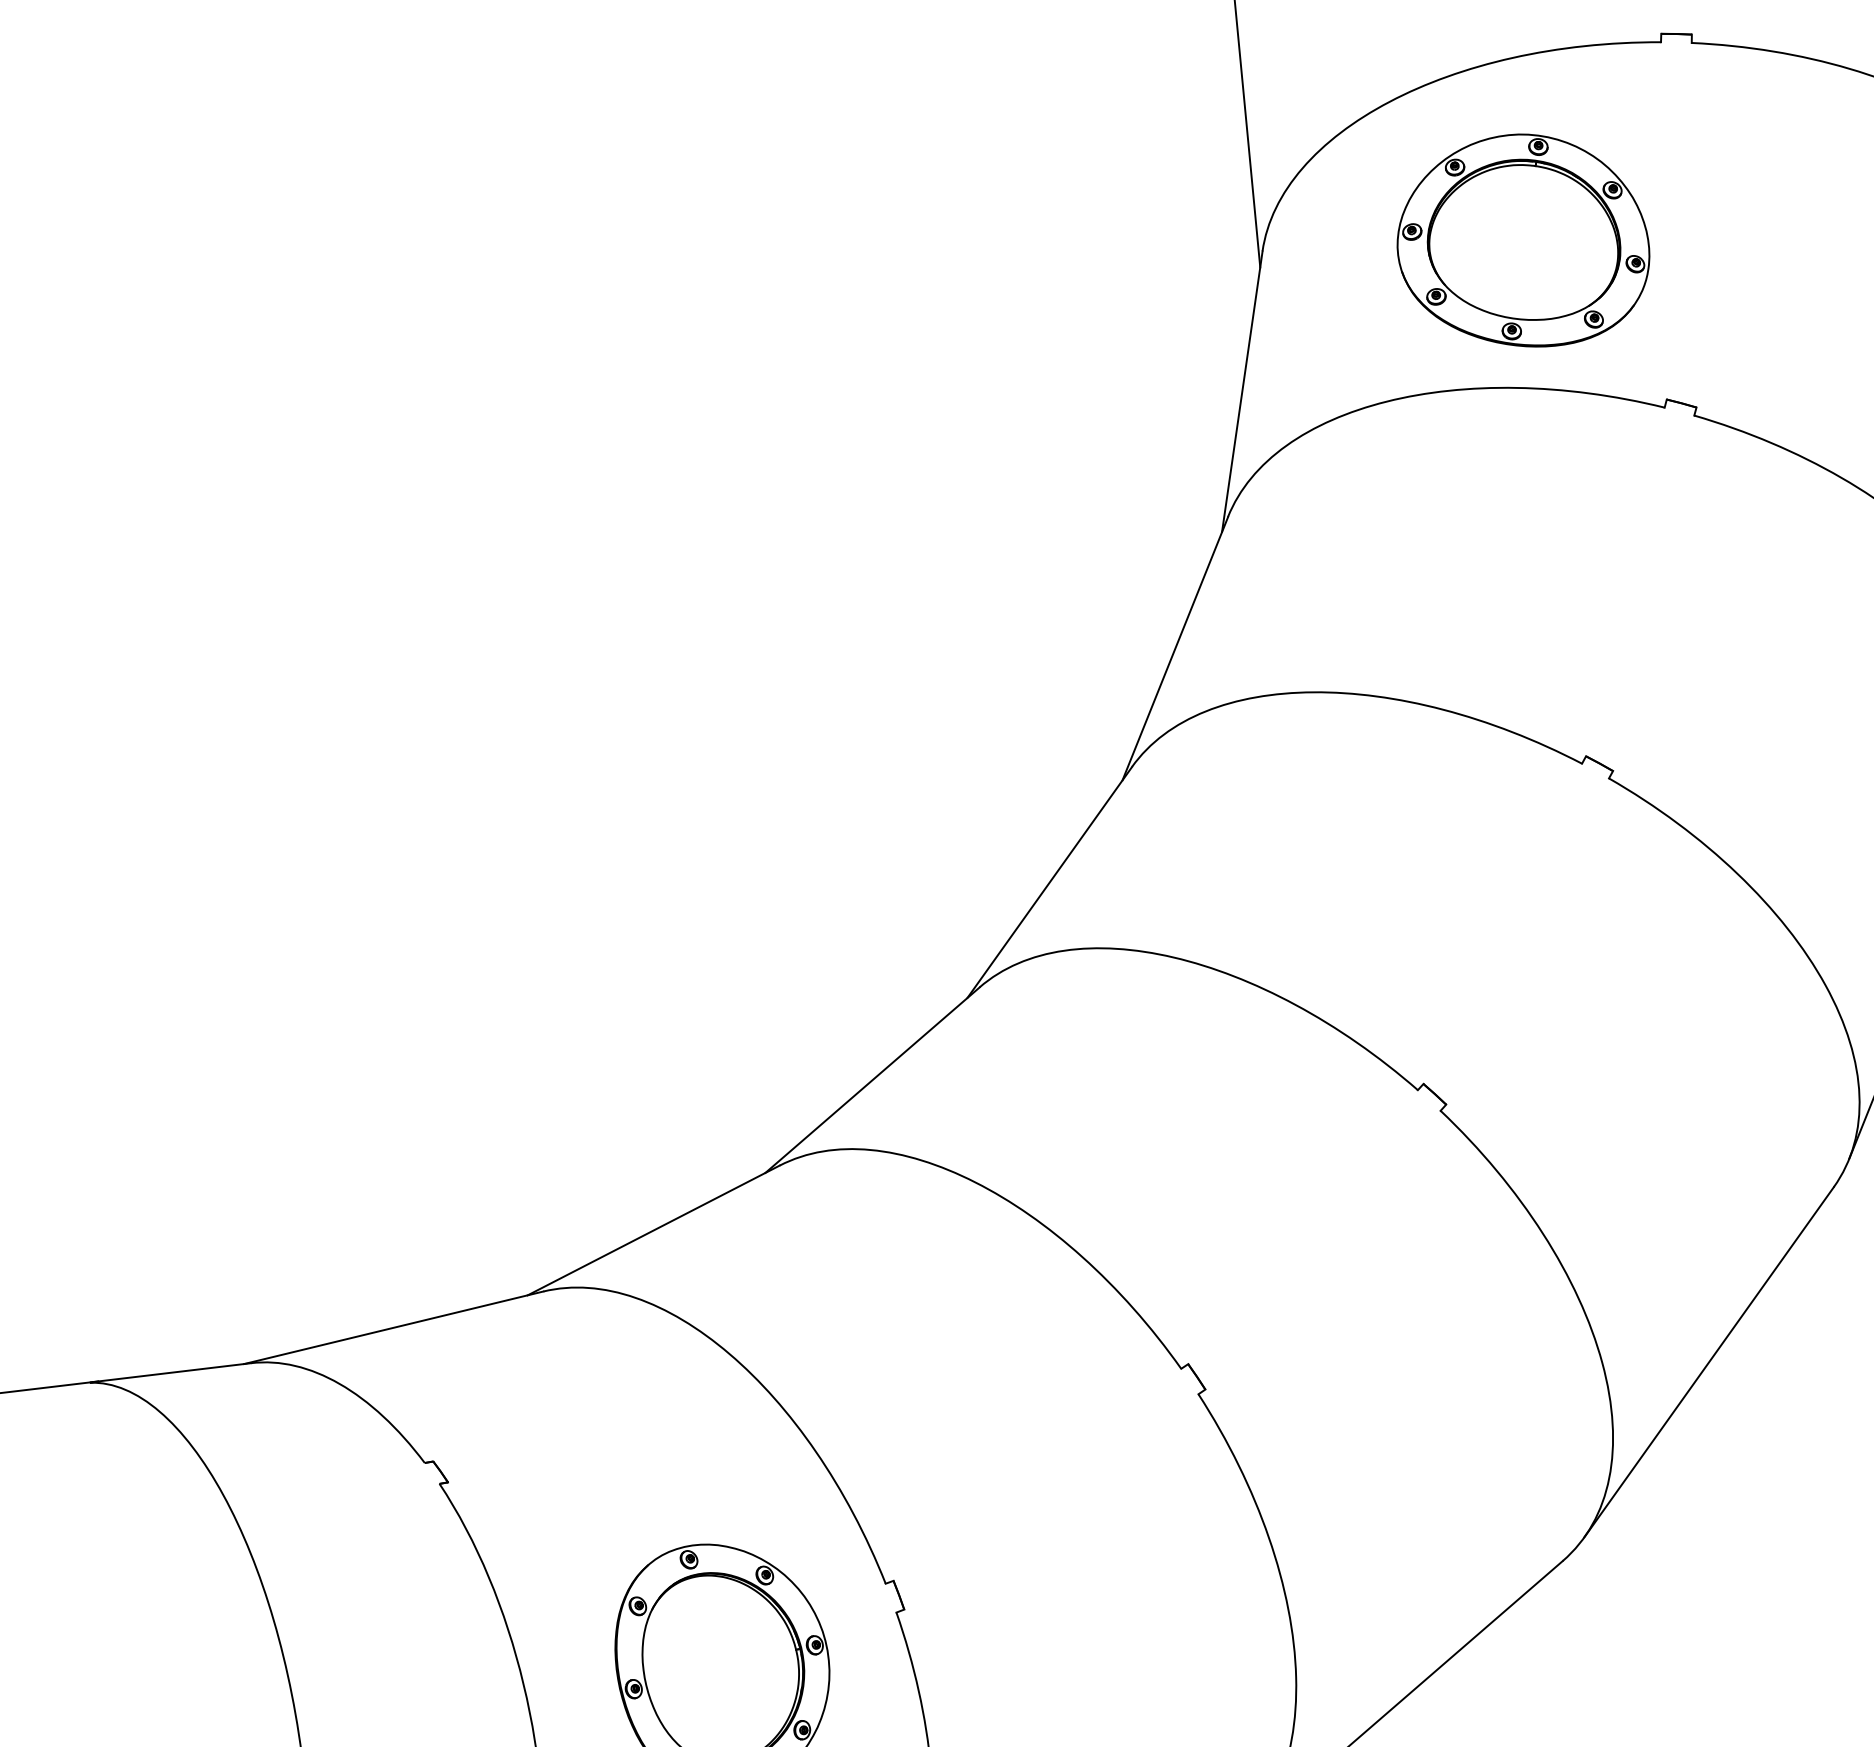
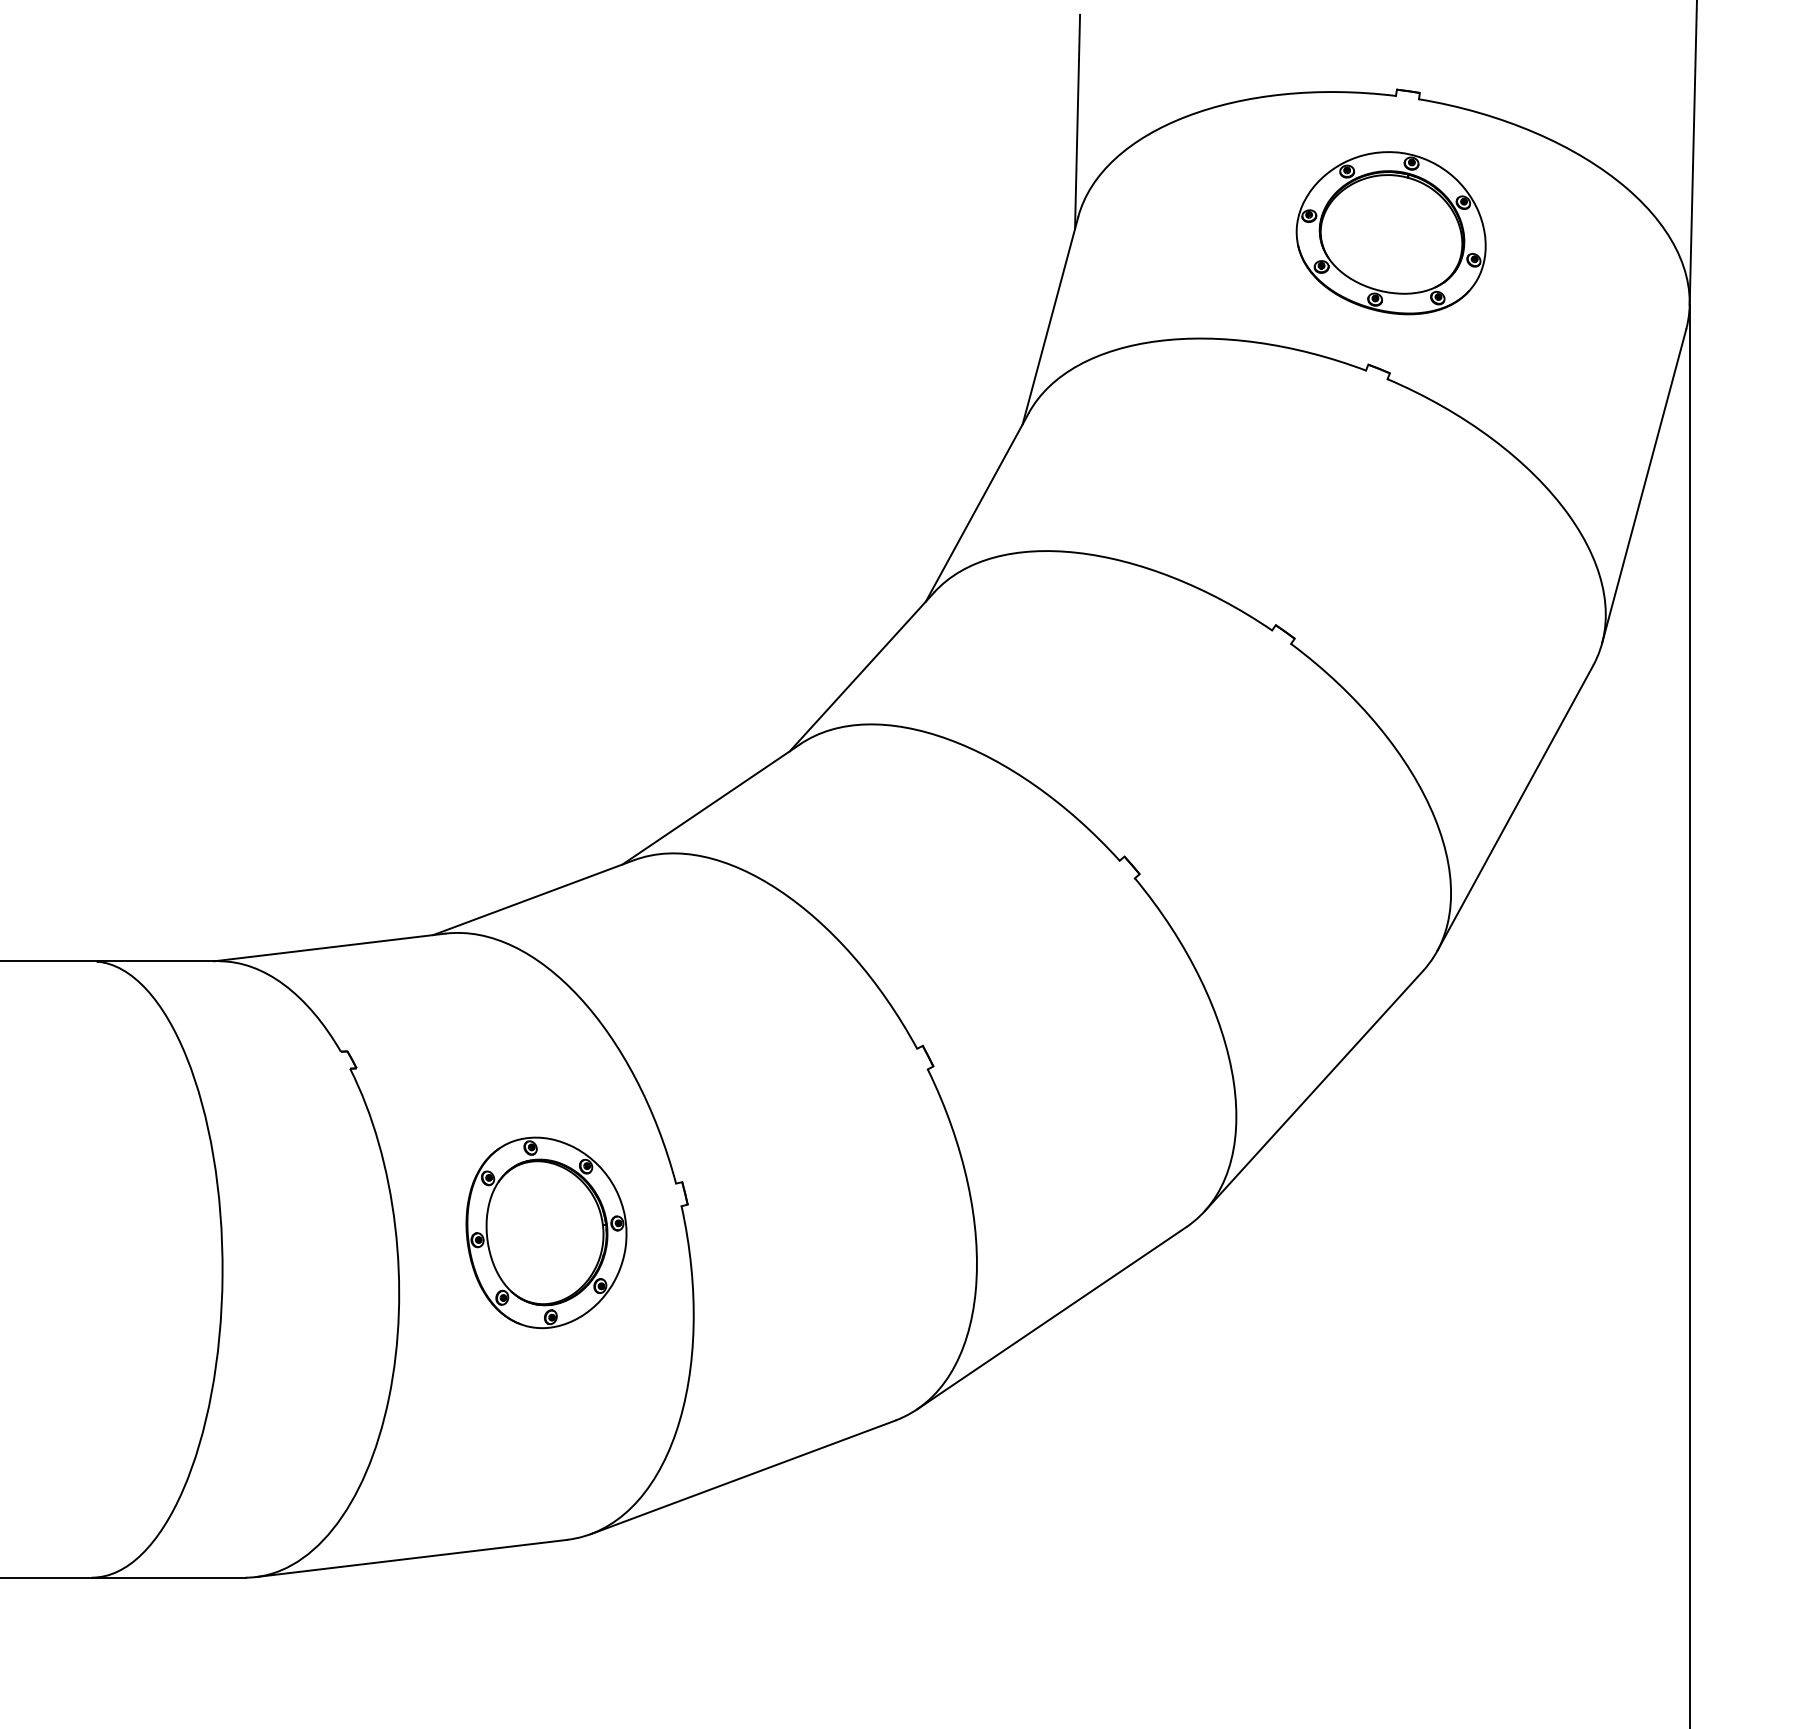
part: (1521, 242) -> (1390, 233), moved

